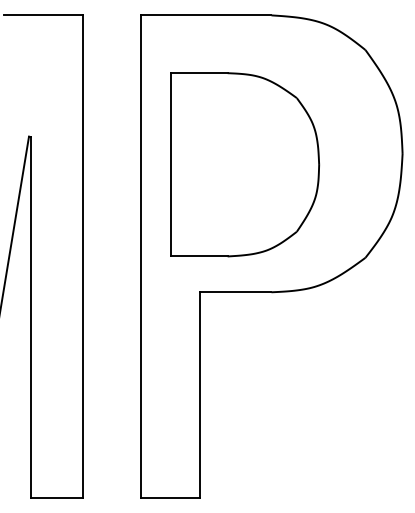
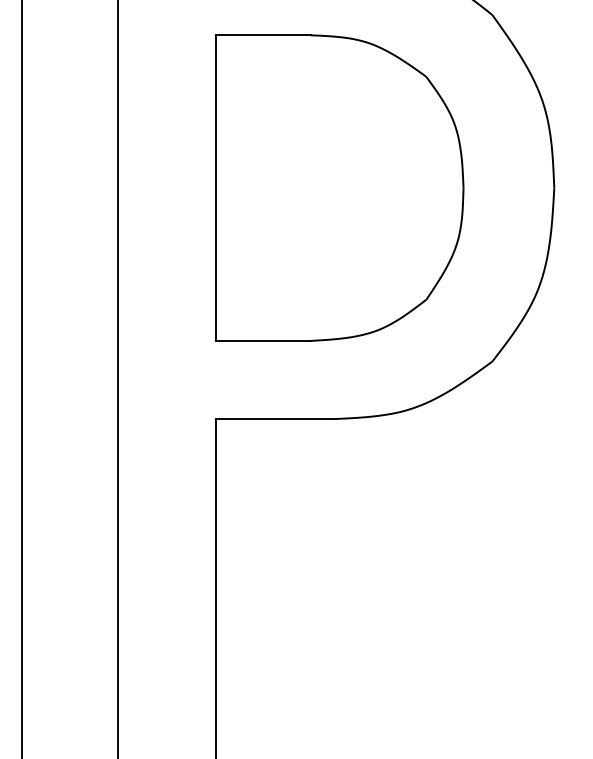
part: (244, 164) -> (339, 187), moved

